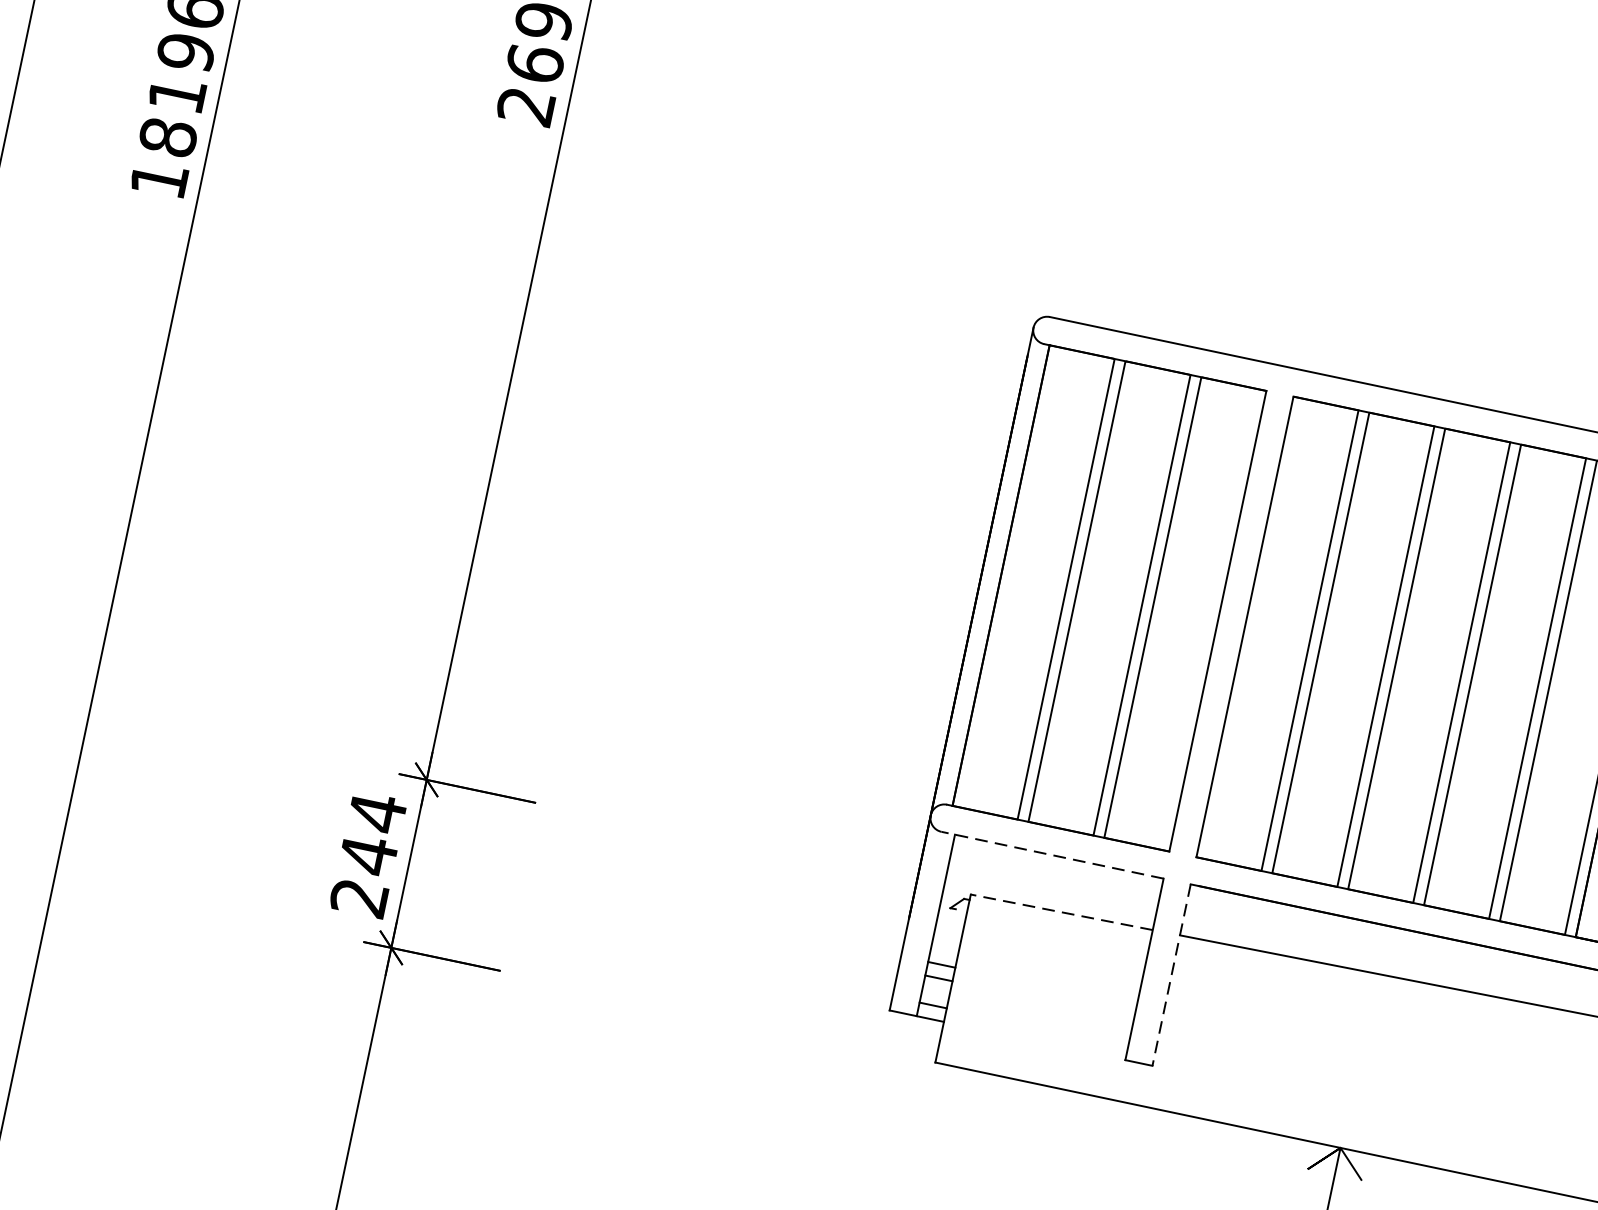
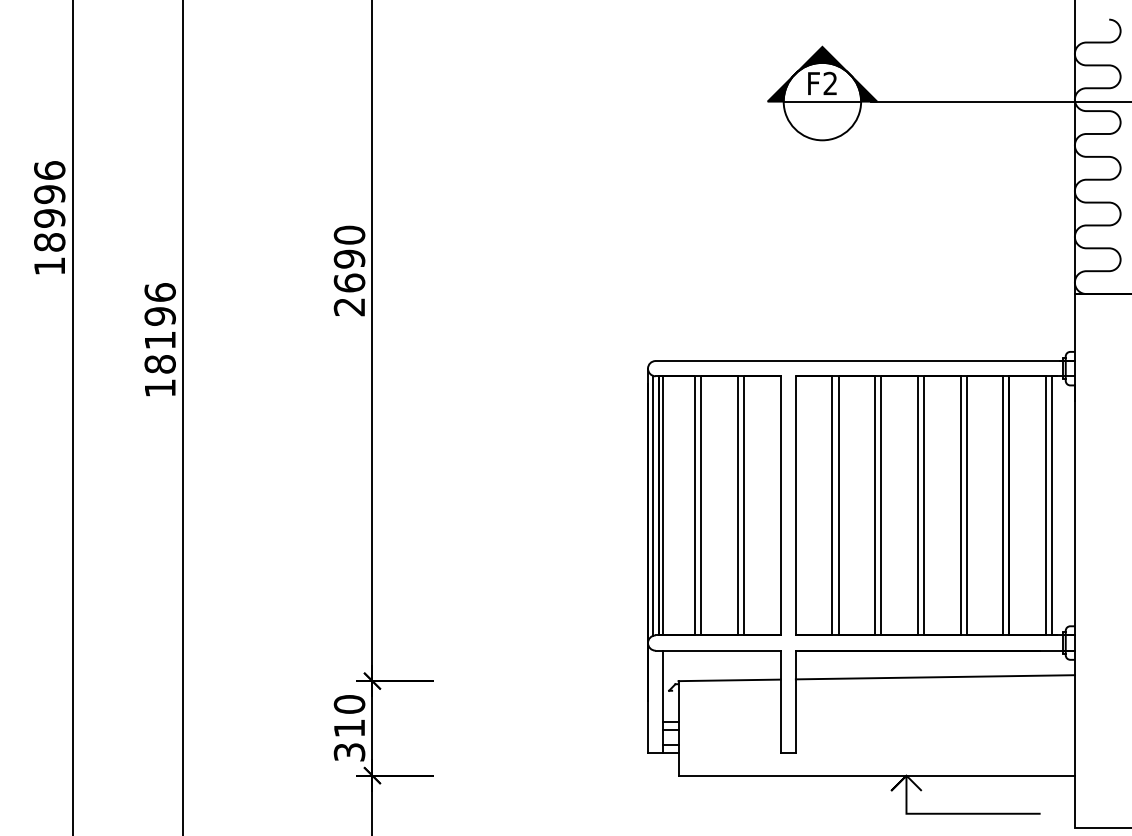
line: (990, 572) -> (652, 505), added
line: (1009, 576) -> (663, 505), added
text: (368, 853) -> (349, 727), 244 -> 310
line: (1053, 855) -> (718, 650), dashed -> solid
line: (1061, 912) -> (729, 680), dashed -> solid
line: (1170, 976) -> (795, 702), dashed -> solid

